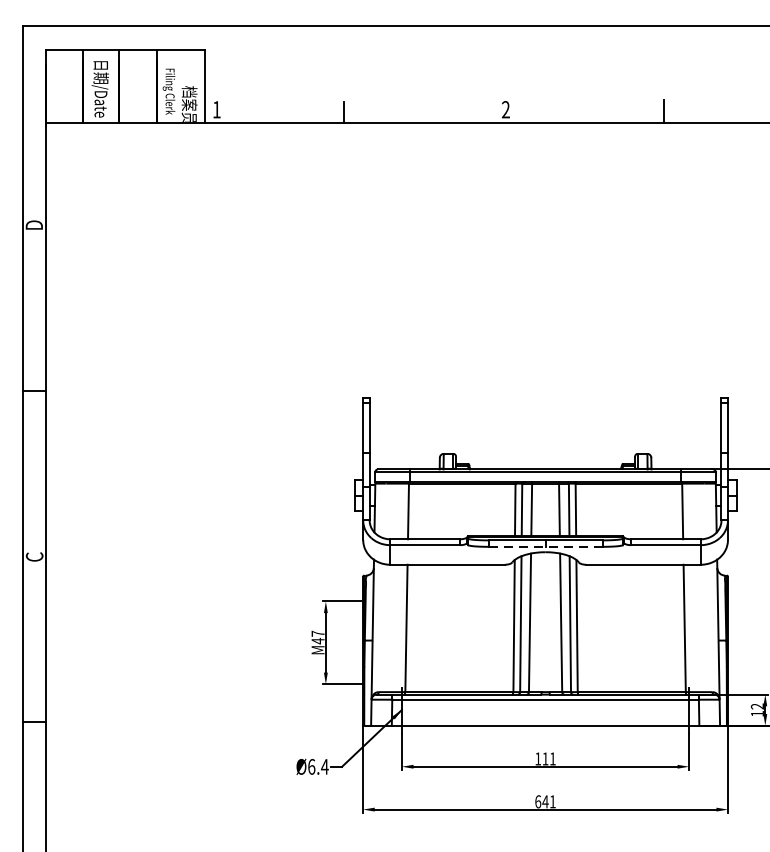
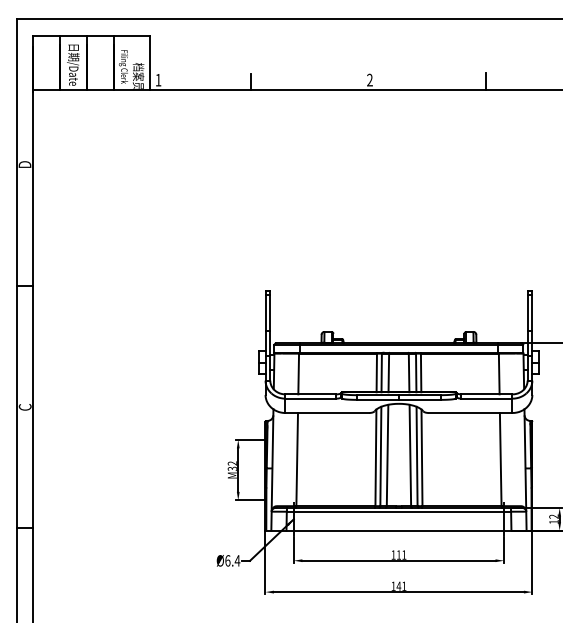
line: (544, 546) -> (398, 399), dashed -> solid
text: (316, 637) -> (231, 466), M47 -> M32
text: (538, 800) -> (393, 585), 641 -> 141

